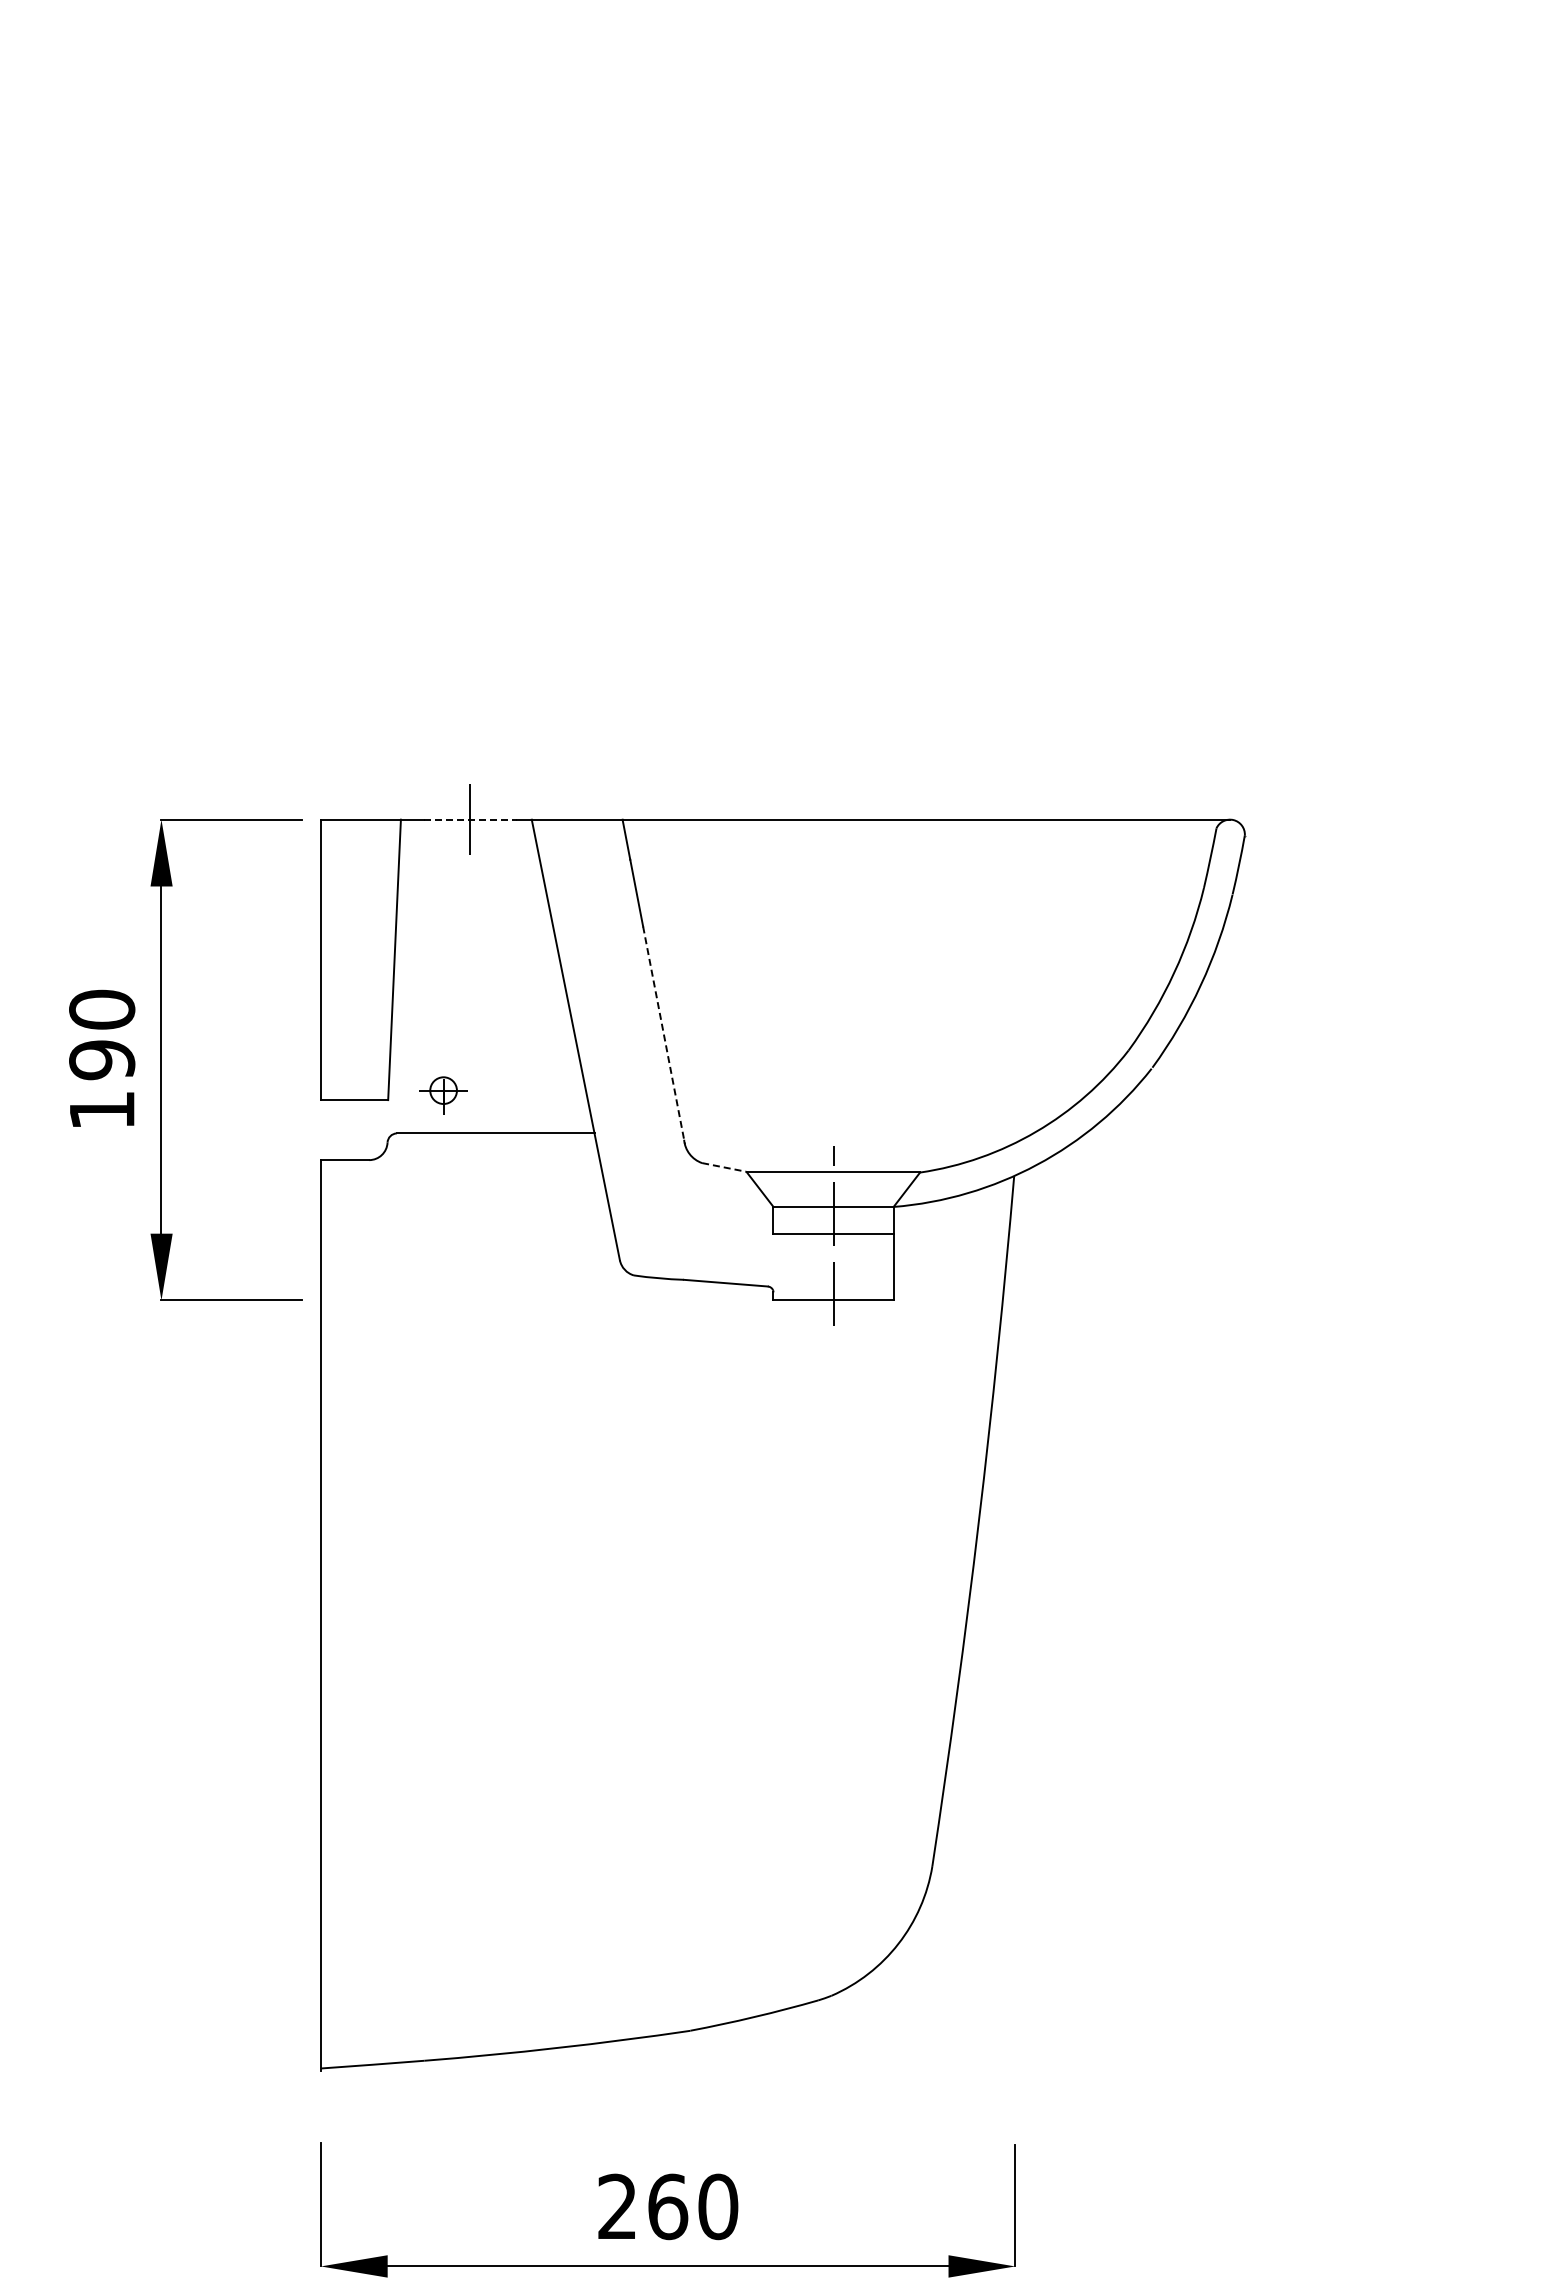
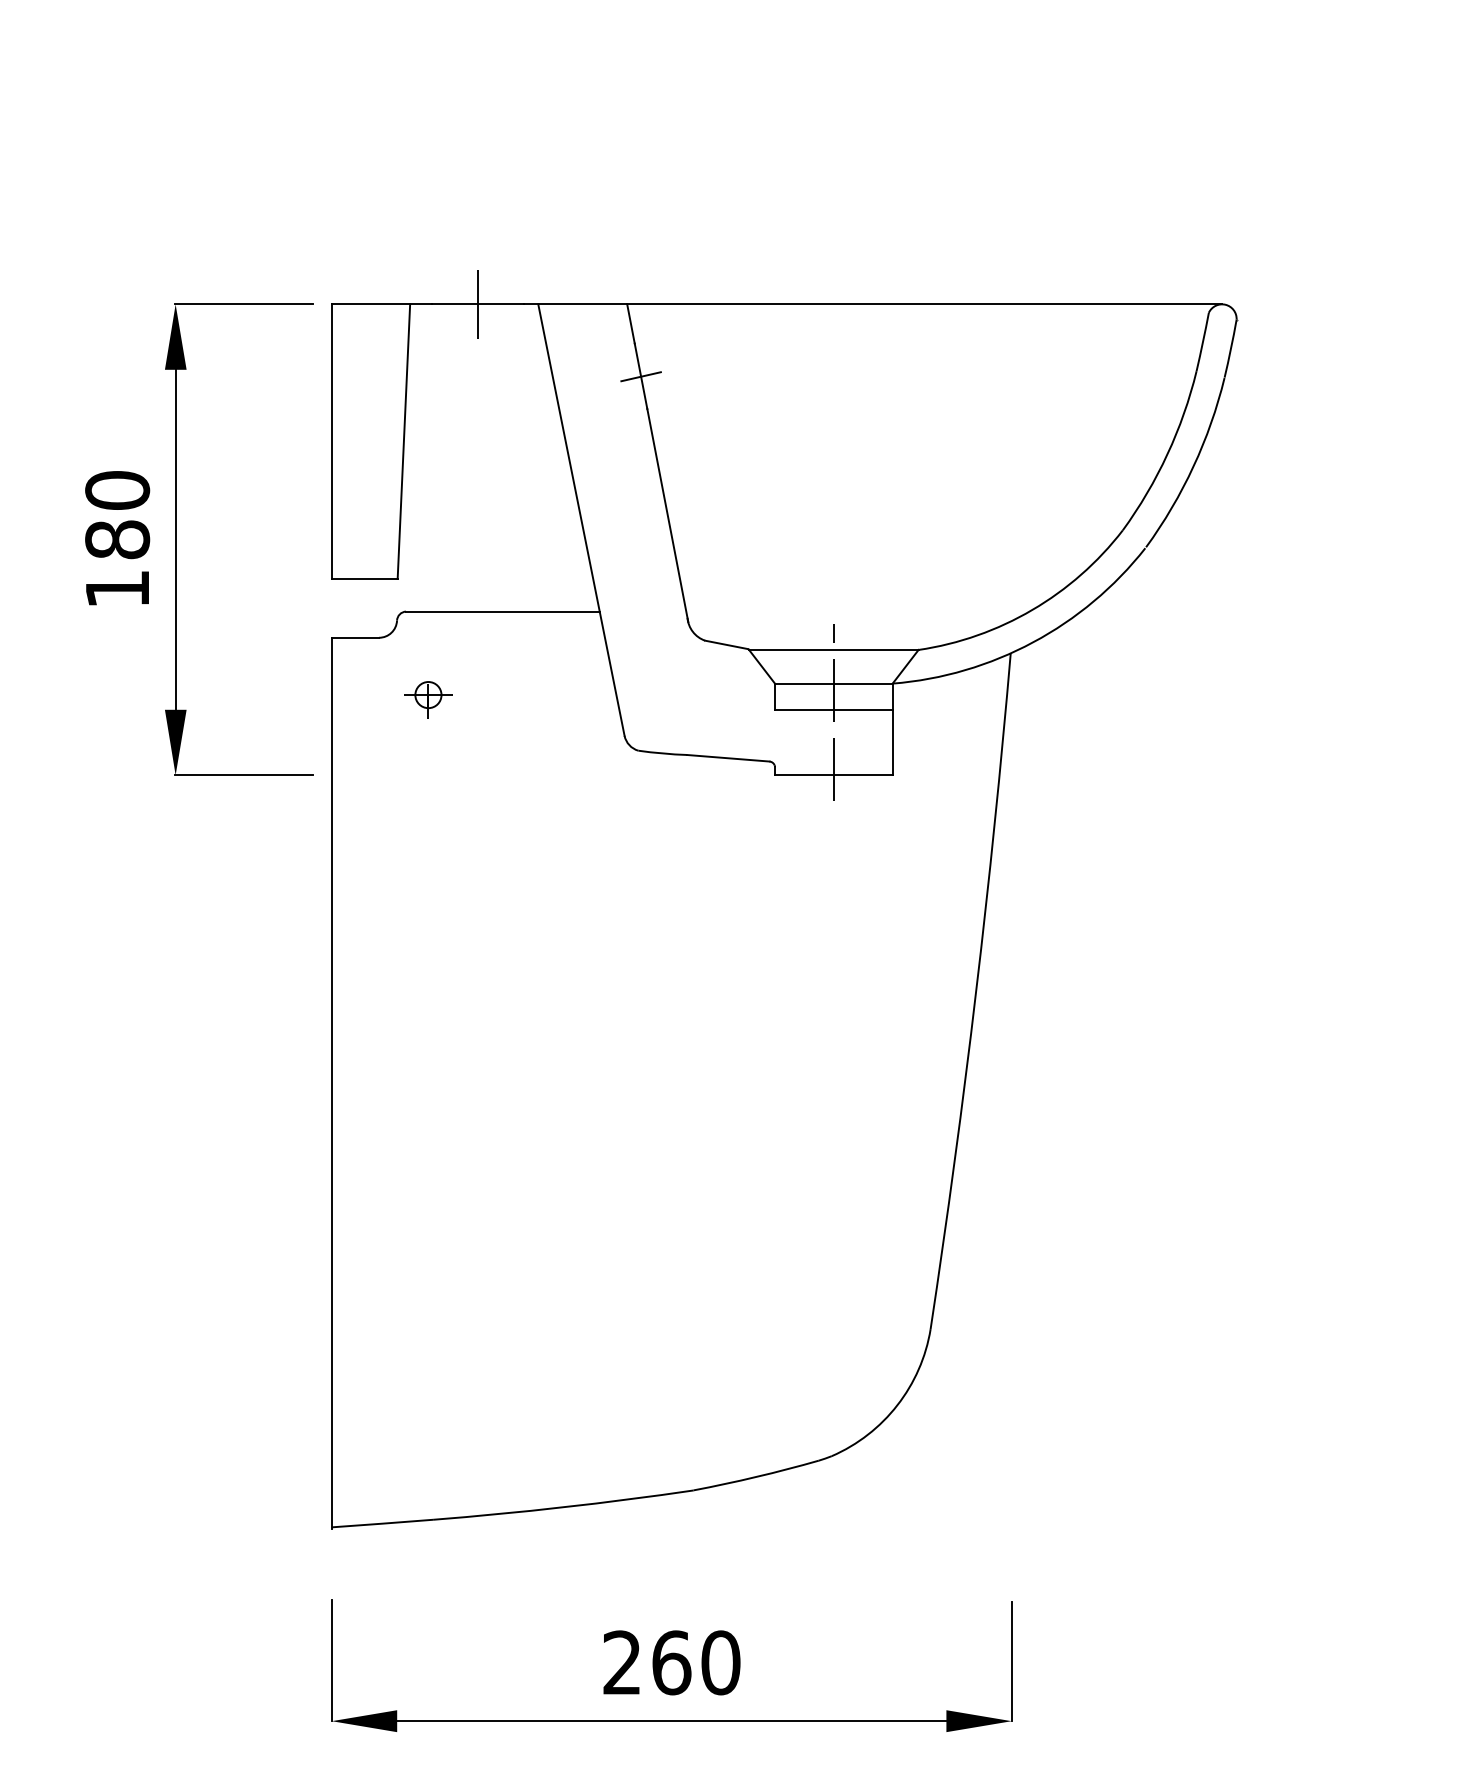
line: (470, 819) -> (478, 304), dashed -> solid
line: (636, 893) -> (640, 376), added
line: (664, 1035) -> (668, 515), dashed -> solid
text: (102, 1060) -> (117, 540), 190 -> 180
part: (443, 1095) -> (428, 699), moved
line: (724, 1167) -> (727, 644), dashed -> solid

